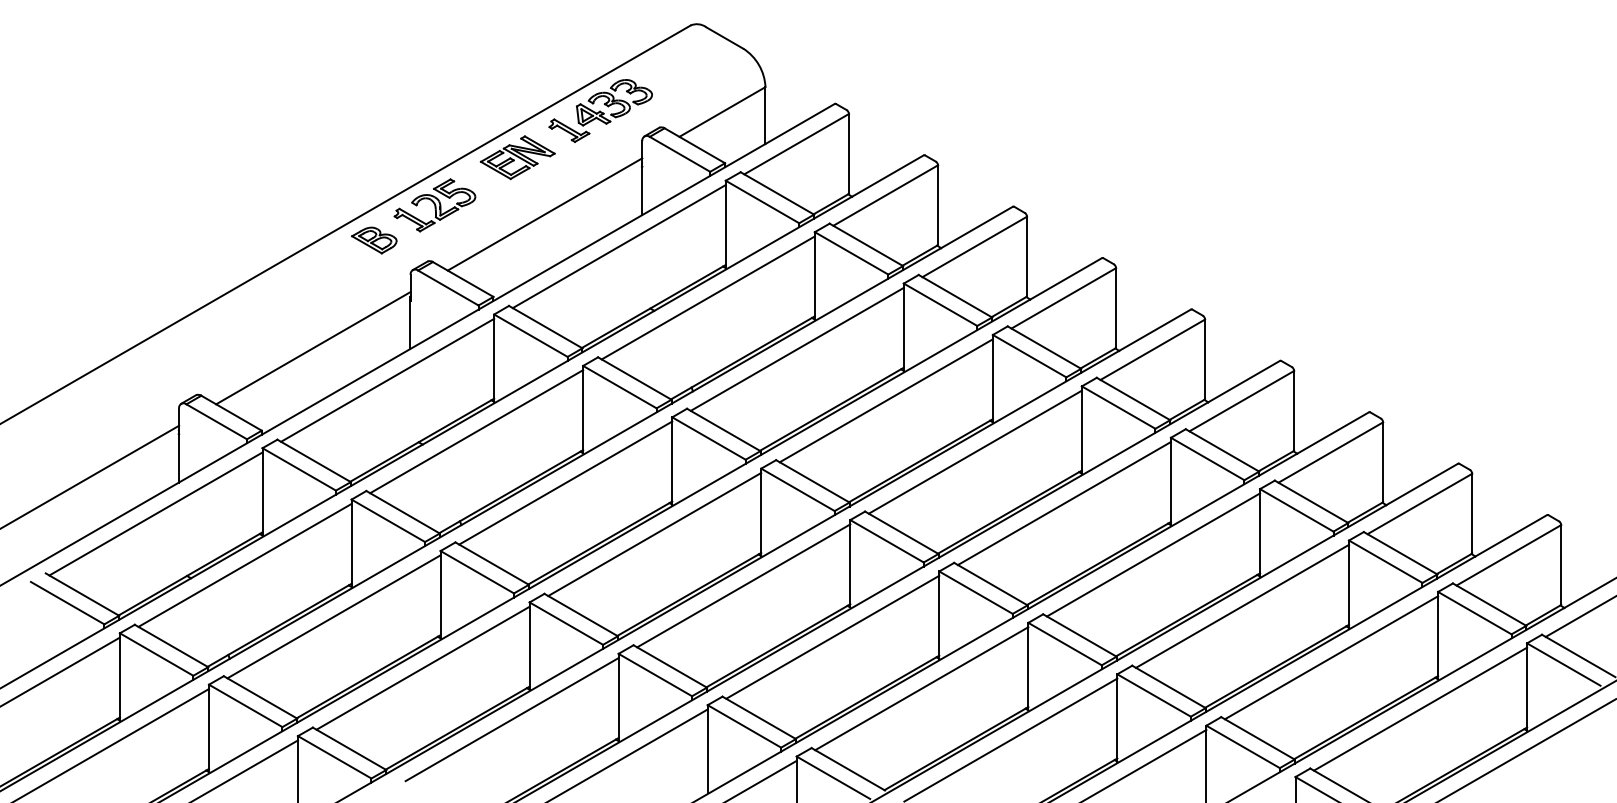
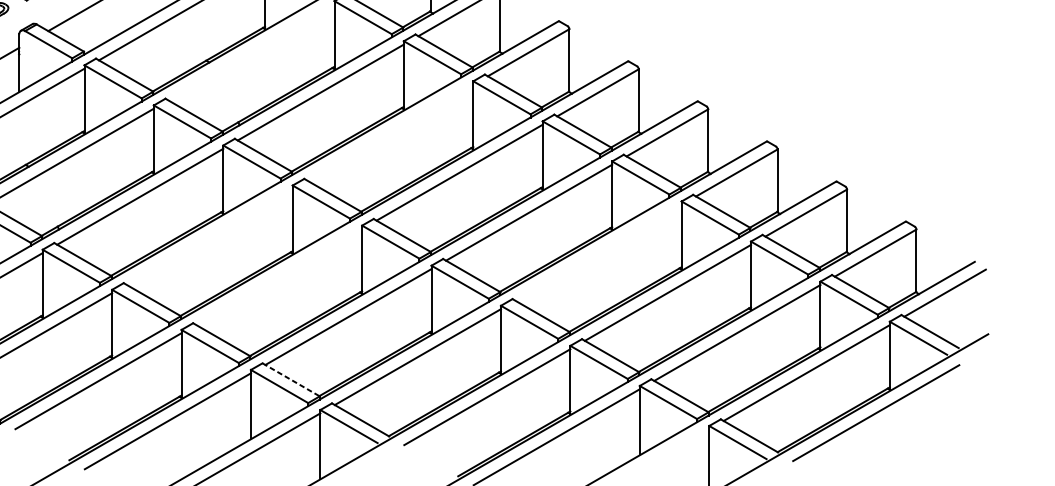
line: (707, 297) -> (250, 52), removed
line: (885, 400) -> (389, 132), removed
line: (654, 534) -> (209, 236), removed
line: (1153, 554) -> (598, 252), removed
line: (743, 585) -> (278, 276), removed
line: (759, 718) -> (291, 380), solid -> dashed

